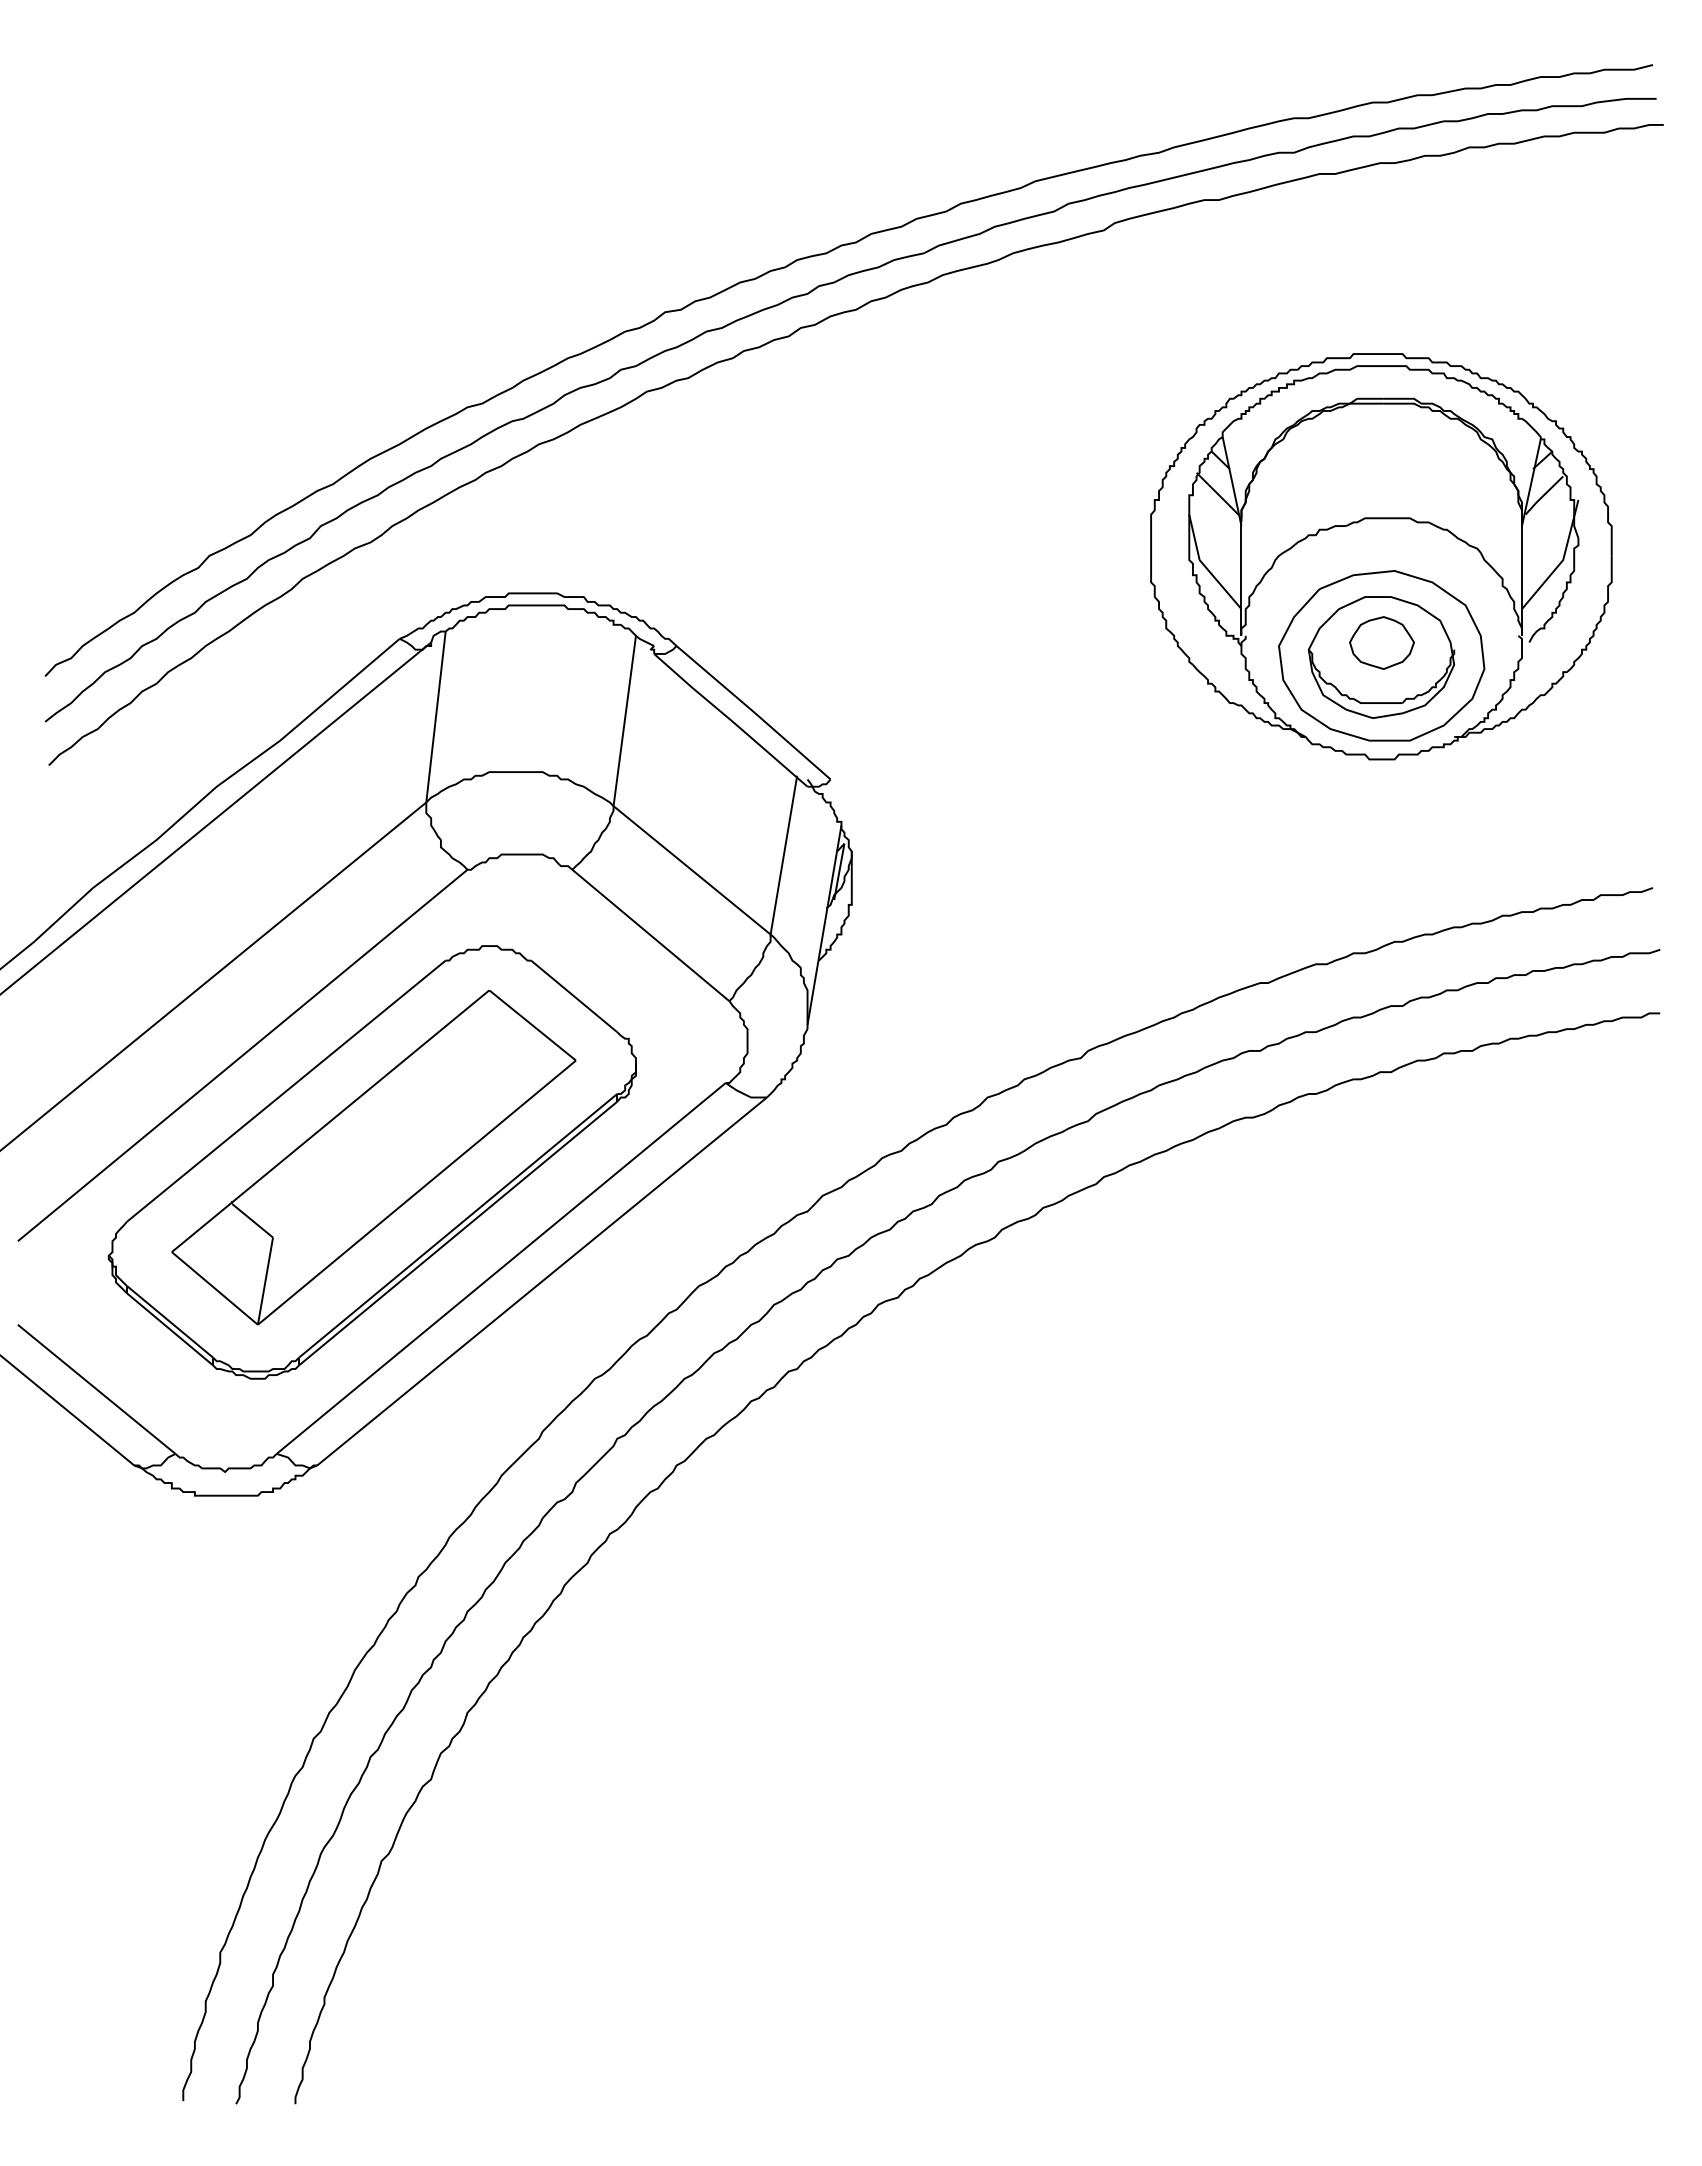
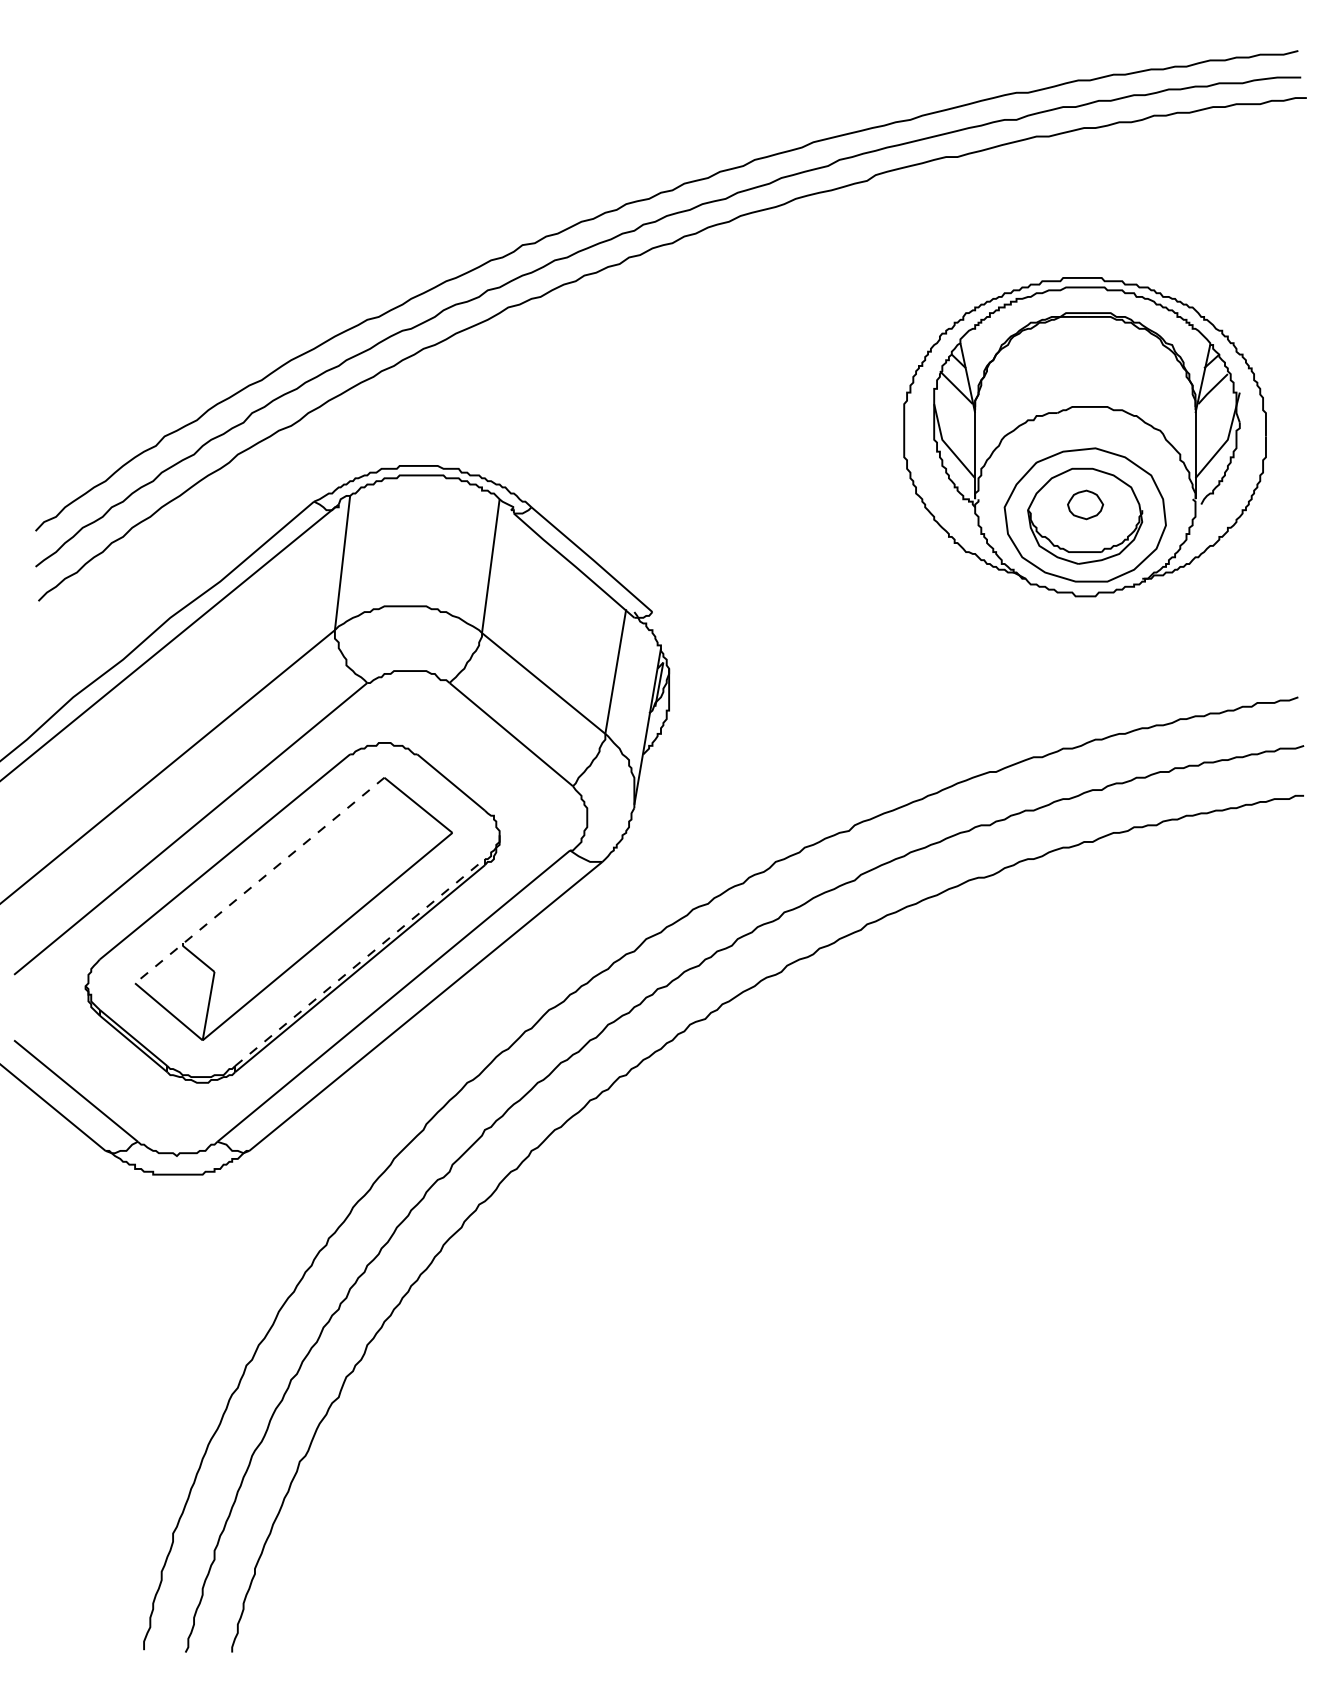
part: (1381, 642) -> (1085, 504), size x0.7
line: (330, 1121) -> (259, 880), solid -> dashed
line: (458, 1225) -> (360, 962), solid -> dashed

